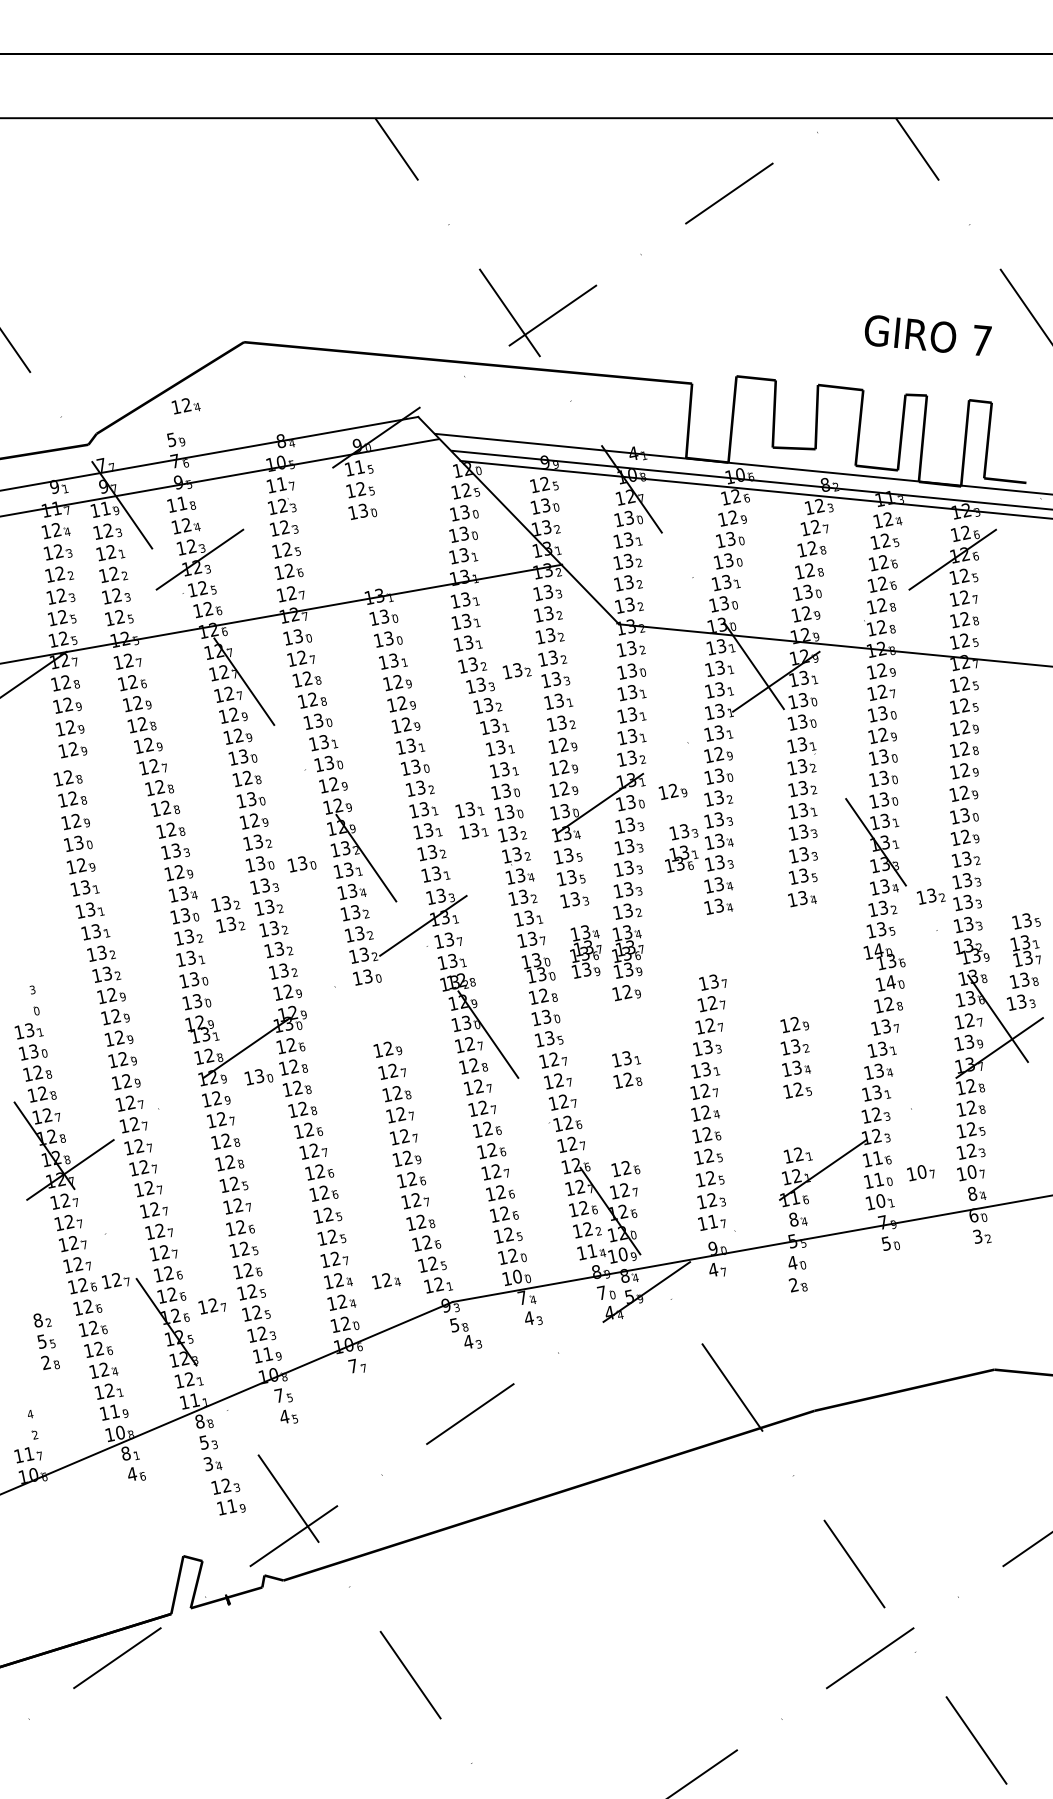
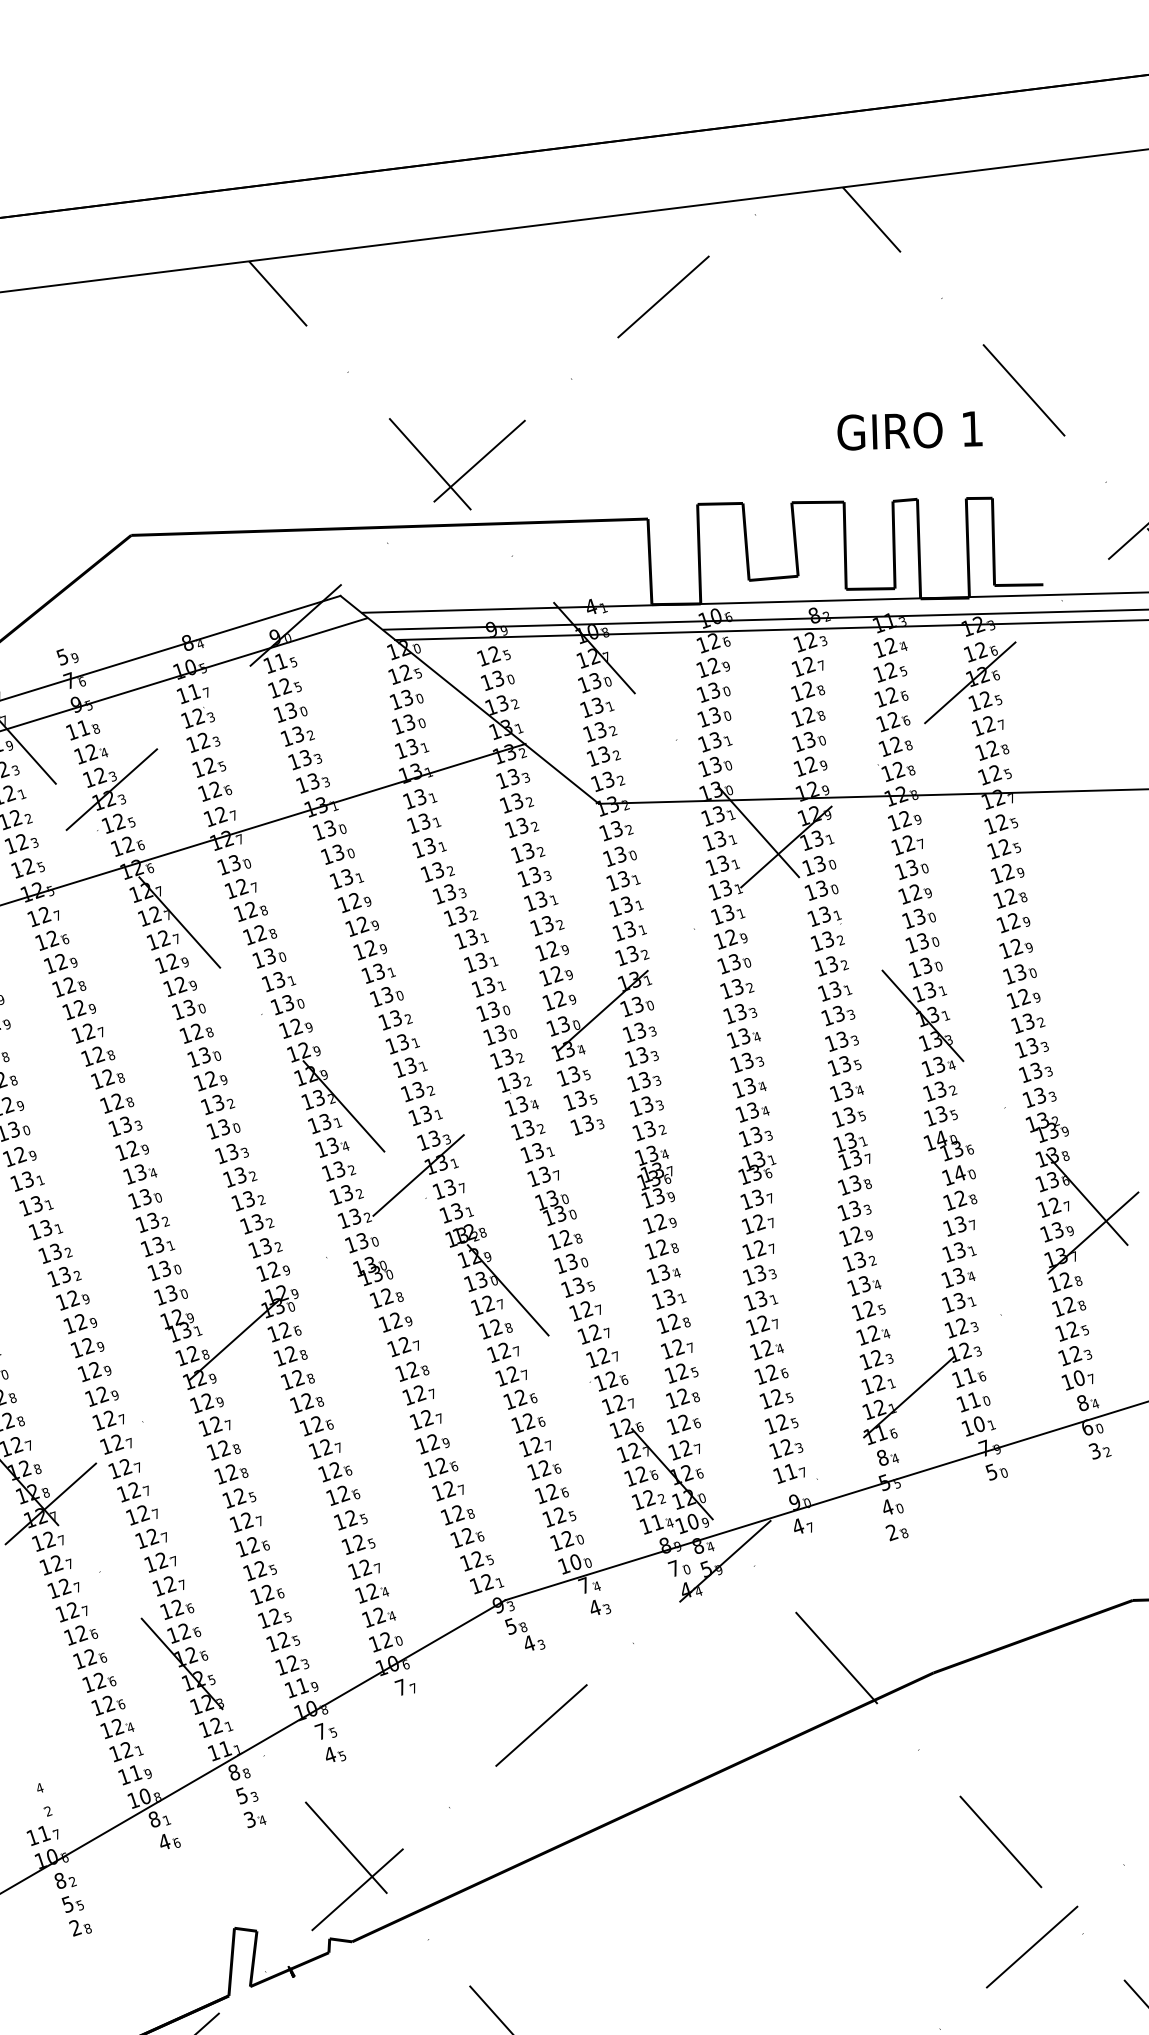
text: (982, 340) -> (973, 428), 7 -> 1
part: (185, 406) -> (73, 617), removed
part: (370, 554) -> (305, 759), added
part: (516, 671) -> (488, 872), removed
part: (672, 791) -> (683, 986), removed
part: (471, 820) -> (458, 1048), removed
part: (681, 848) -> (755, 1155), moved
part: (301, 864) -> (270, 1122), removed
part: (930, 896) -> (992, 1069), removed
part: (228, 914) -> (194, 1190), removed
part: (585, 951) -> (607, 1181), removed
part: (1023, 961) -> (851, 1162), moved
part: (377, 1013) -> (378, 1281), added
part: (625, 1026) -> (663, 1261), added
part: (258, 1077) -> (252, 1371), removed
part: (798, 1122) -> (874, 1346), added
part: (628, 1124) -> (680, 1372), added
part: (920, 1173) -> (1020, 1387), removed
part: (115, 1281) -> (118, 1624), removed
part: (386, 1281) -> (427, 1586), removed
part: (211, 1306) -> (231, 1639), removed
part: (46, 1341) -> (72, 1903), moved
part: (228, 1496) -> (277, 1853), removed

